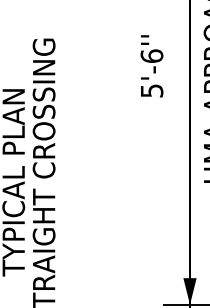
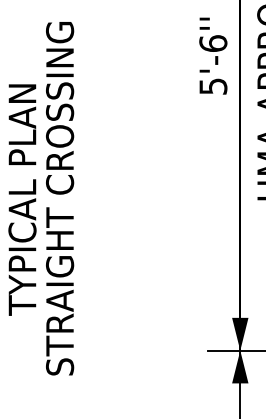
text: (152, 65) -> (213, 55), moved

